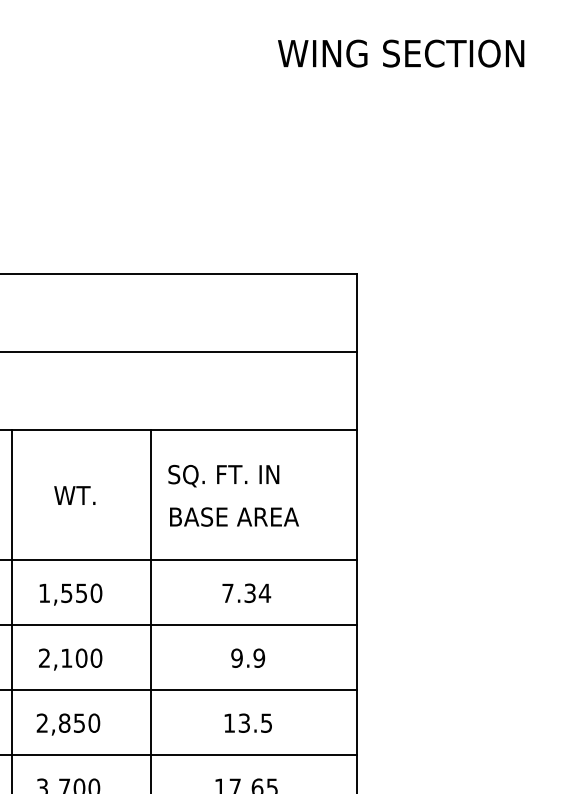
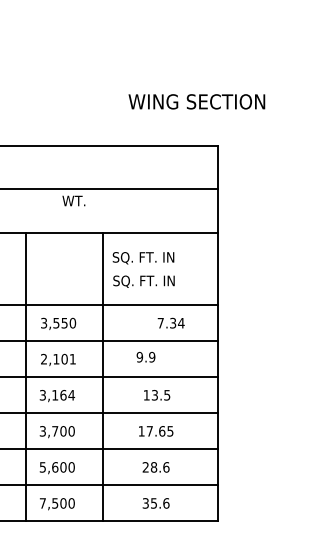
text: (400, 52) -> (196, 101), moved
text: (74, 494) -> (73, 200), moved
text: (234, 518) -> (149, 281), BASE AREA -> SQ. FT. IN
text: (45, 591) -> (44, 322), 1,550 -> 3,550
text: (245, 591) -> (170, 322), moved
text: (95, 656) -> (72, 358), 2,100 -> 2,101
text: (247, 656) -> (145, 356), moved
text: (68, 723) -> (57, 395), 2,850 -> 3,164

